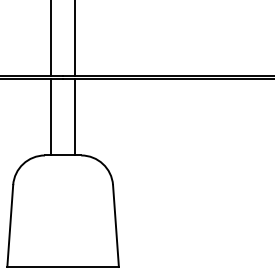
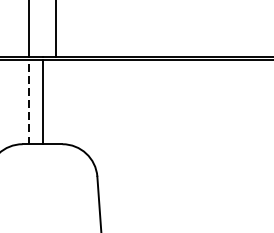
line: (50, 116) -> (28, 101), solid -> dashed
line: (75, 116) -> (42, 101), moved

